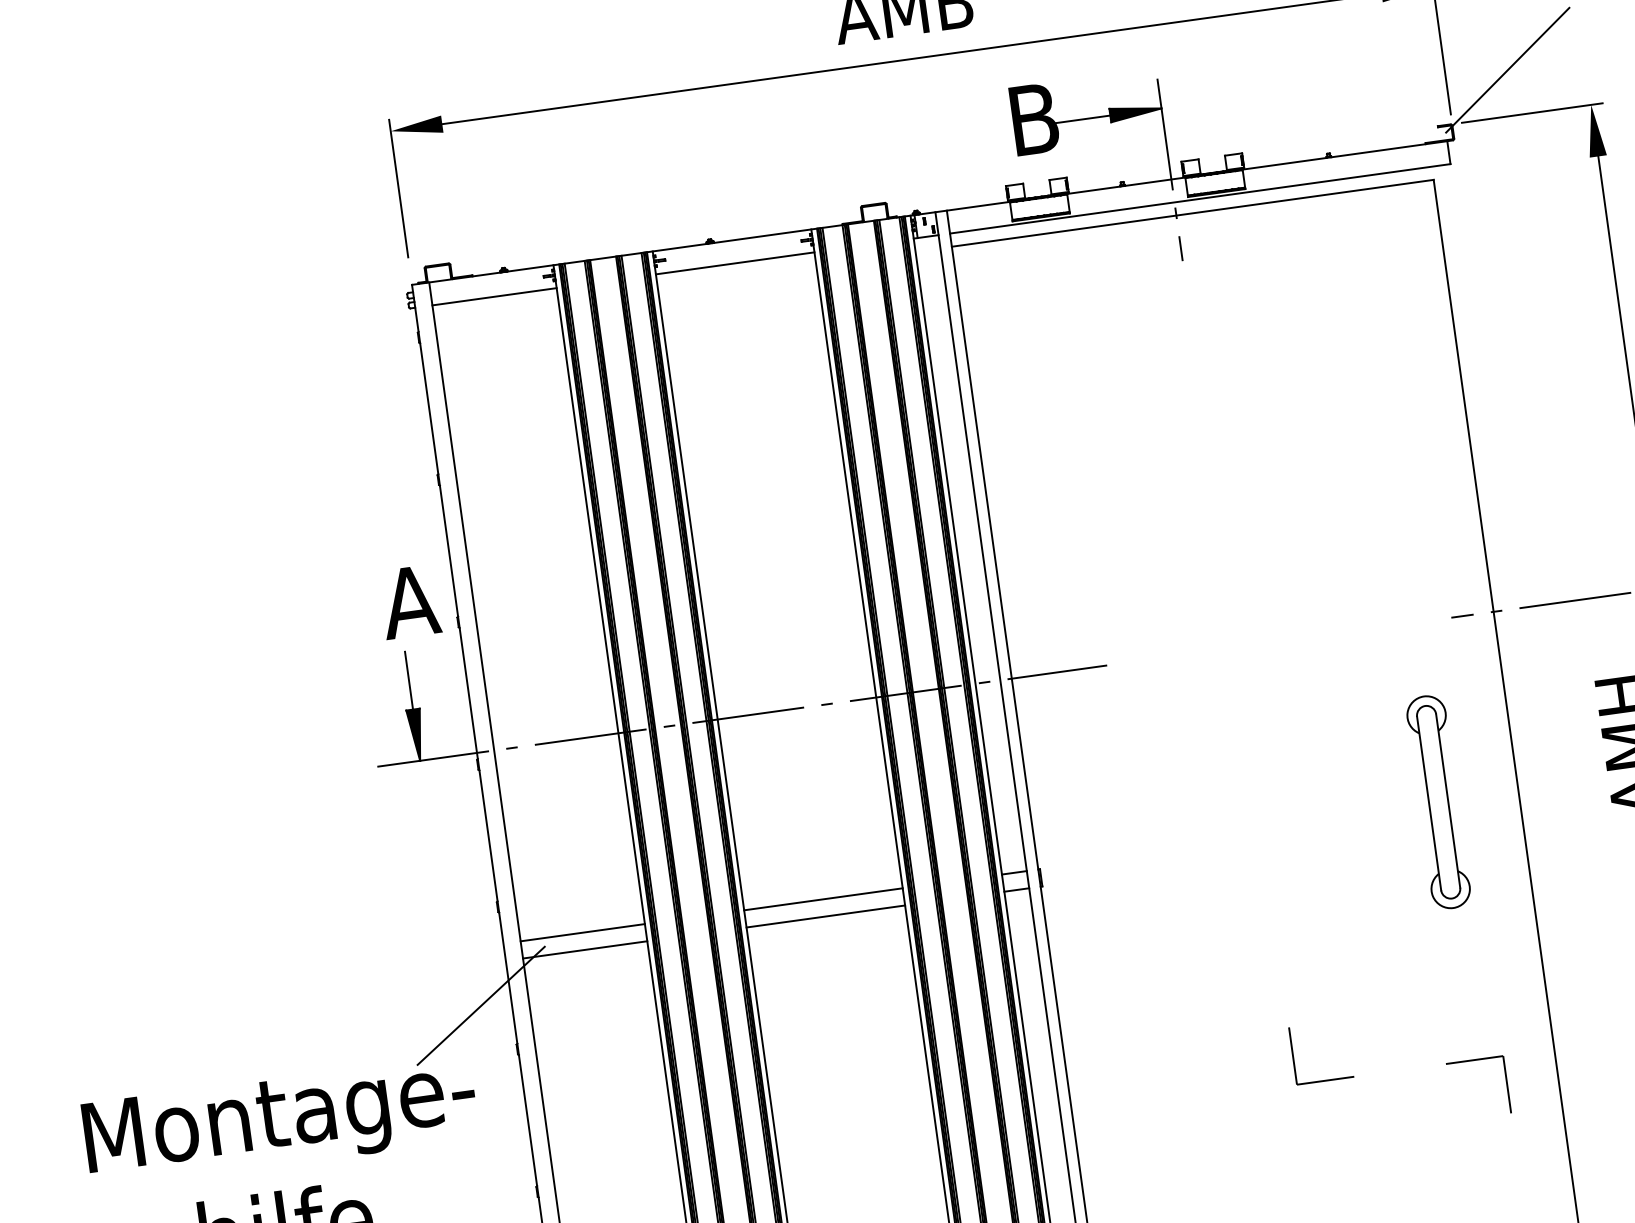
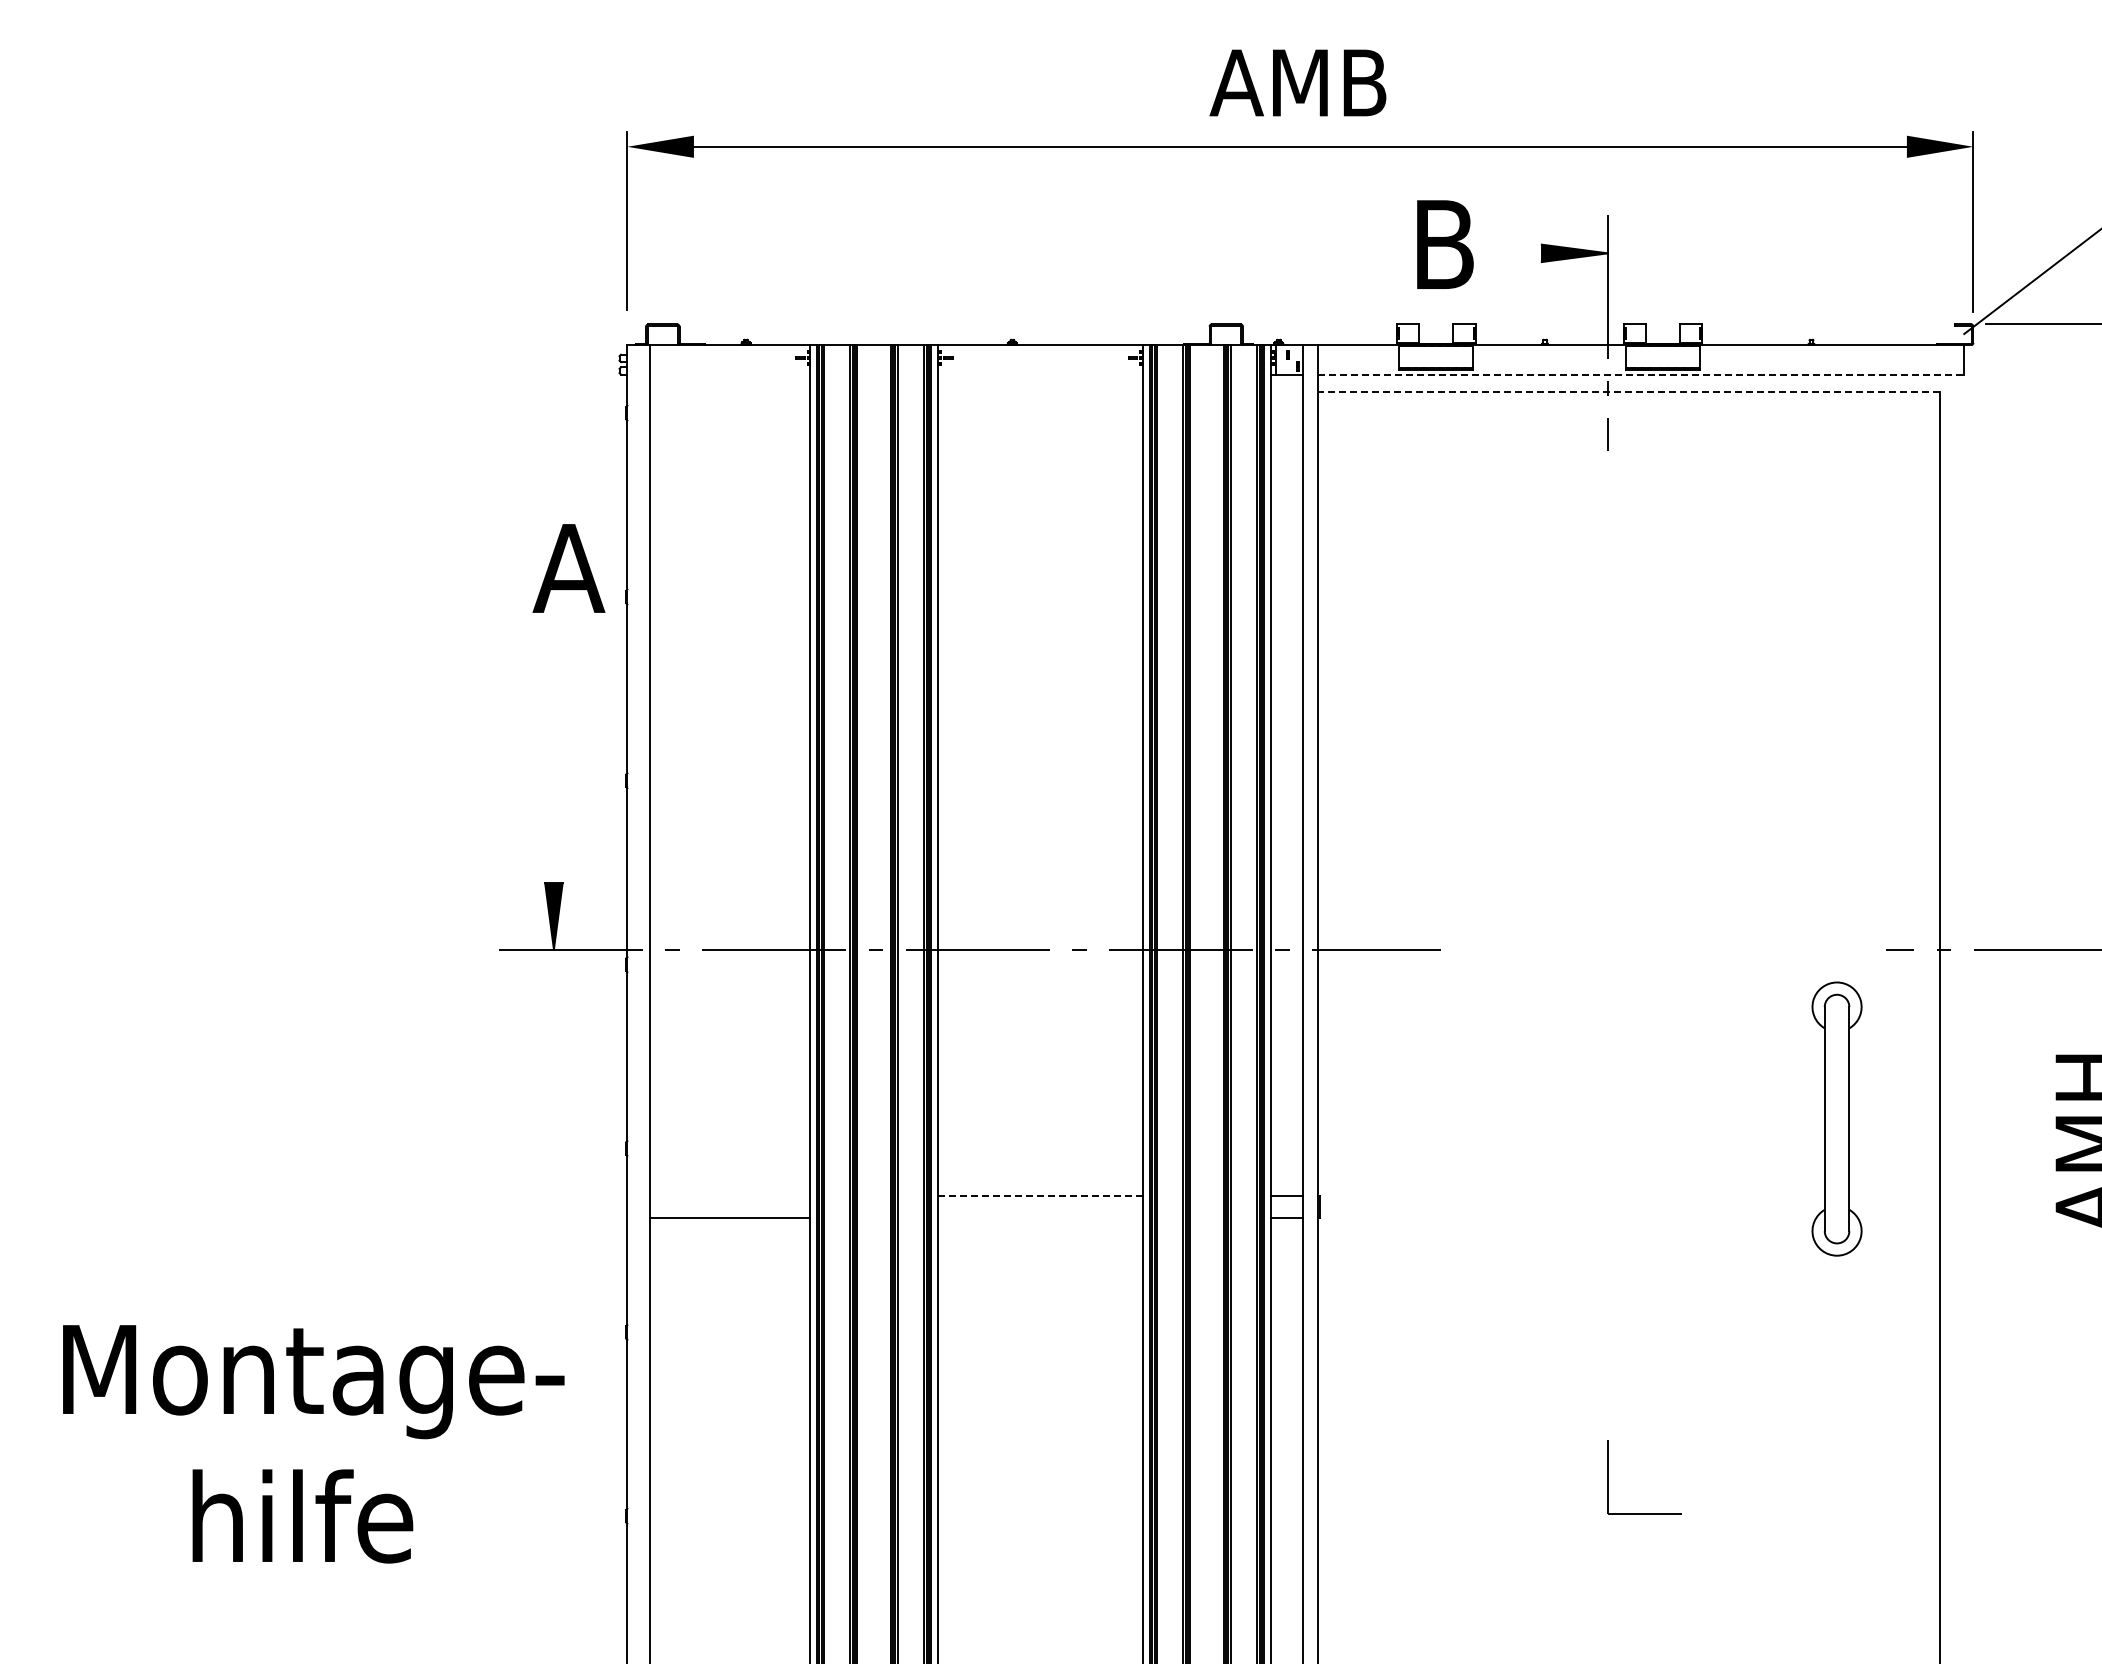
line: (1081, 119) -> (1504, 253), removed
line: (1200, 198) -> (1641, 374), solid -> dashed
line: (1192, 213) -> (1628, 391), solid -> dashed
line: (735, 263) -> (1040, 374), removed
line: (494, 296) -> (729, 374), removed
text: (409, 602) -> (568, 568), moved
line: (408, 680) -> (553, 845), removed
part: (1438, 801) -> (1836, 1118), moved
line: (823, 899) -> (1040, 1195), solid -> dashed
line: (825, 916) -> (1040, 1218), removed
line: (582, 932) -> (729, 1195), removed
line: (481, 1005) -> (588, 1270), removed
part: (1474, 1060) -> (1837, 1514), removed

